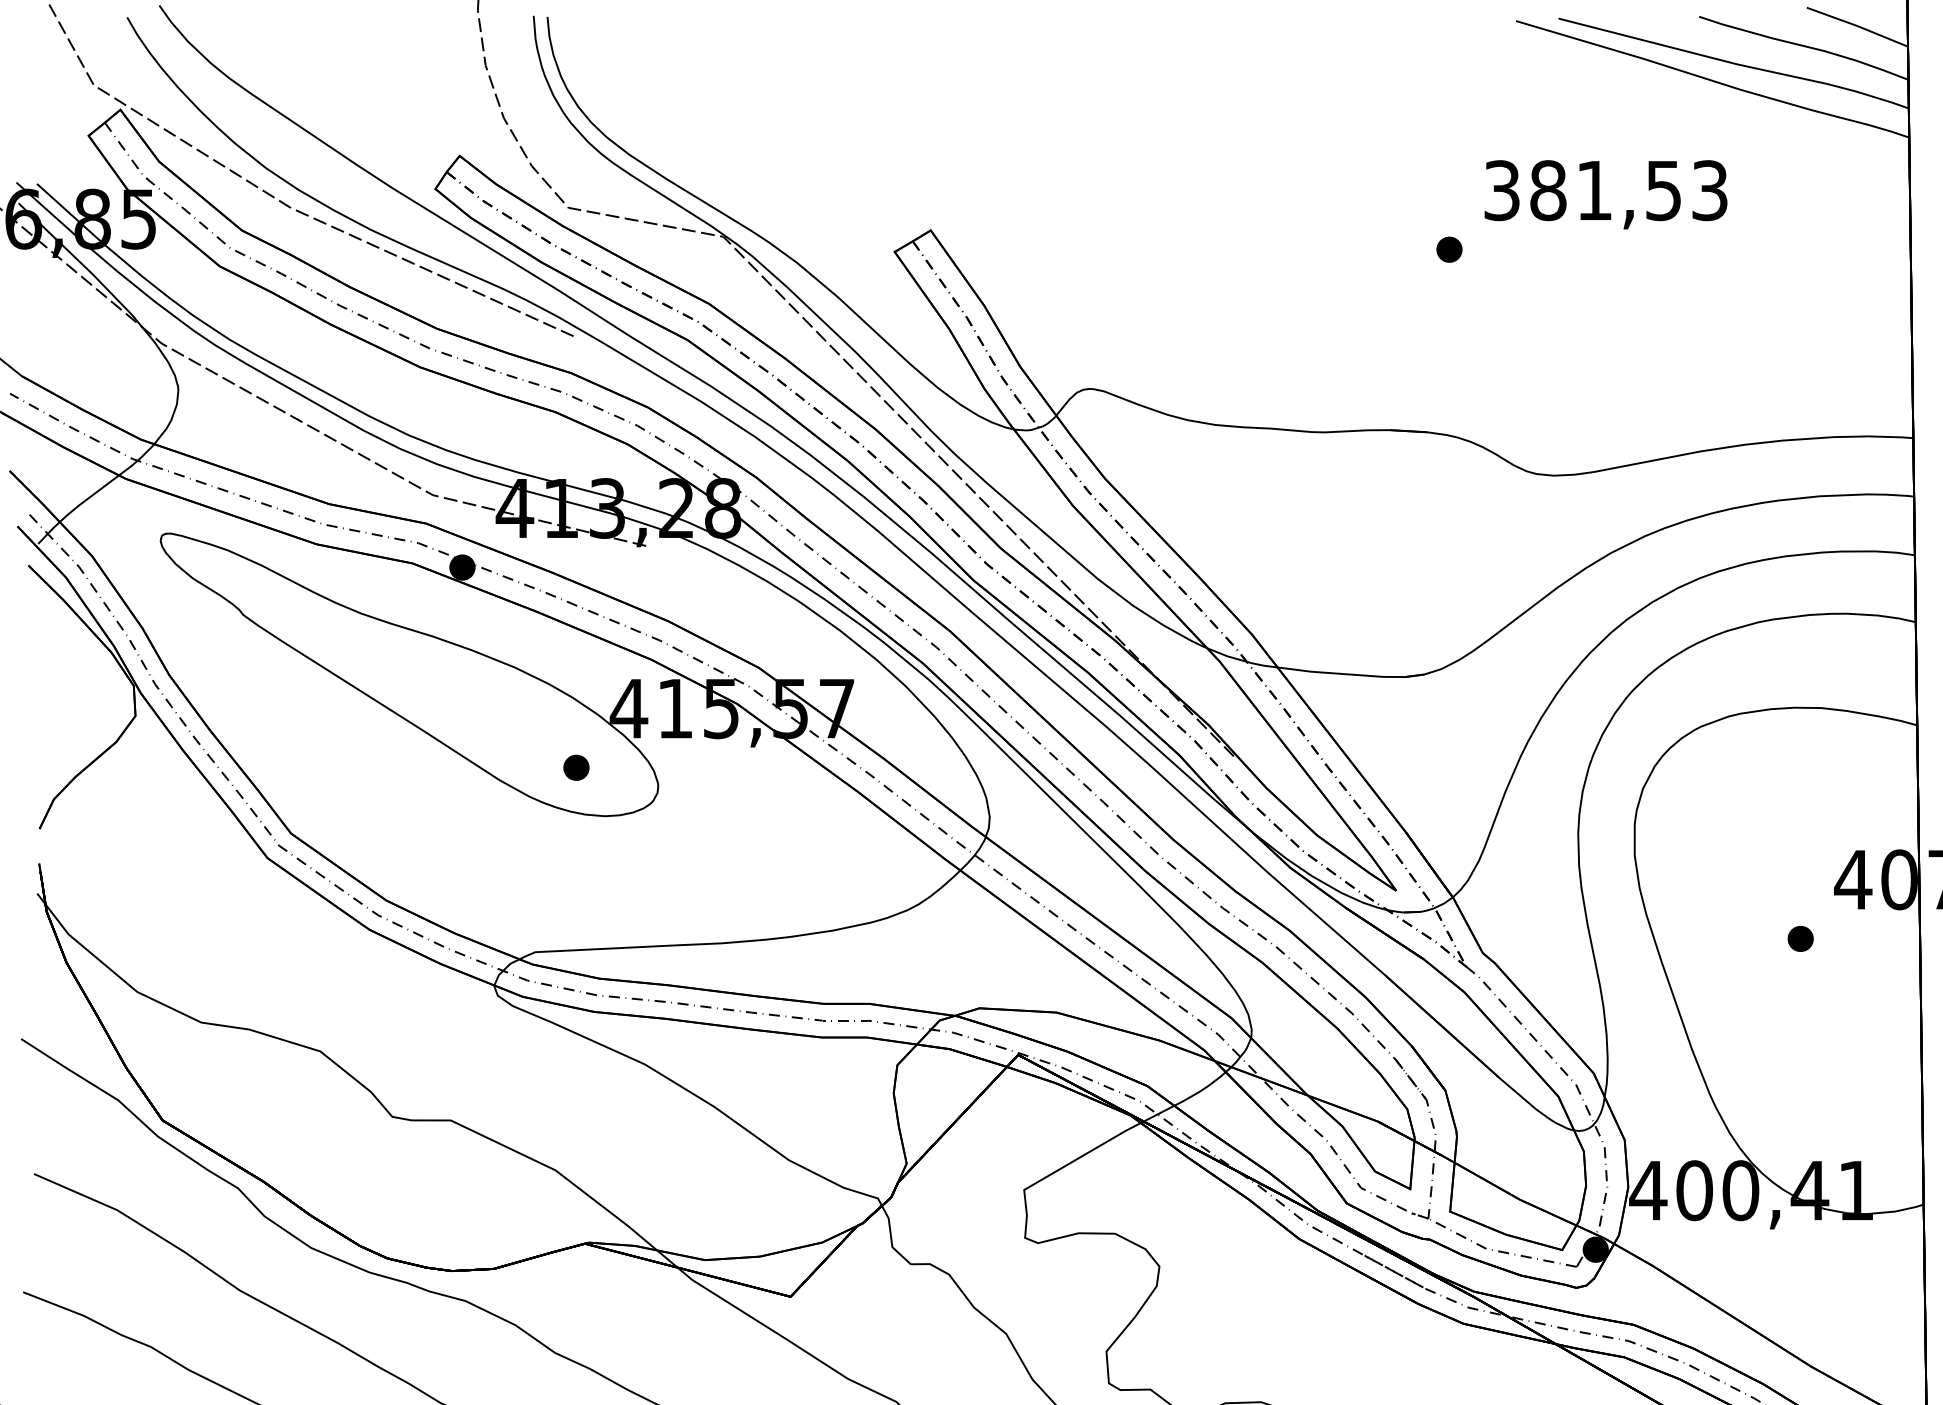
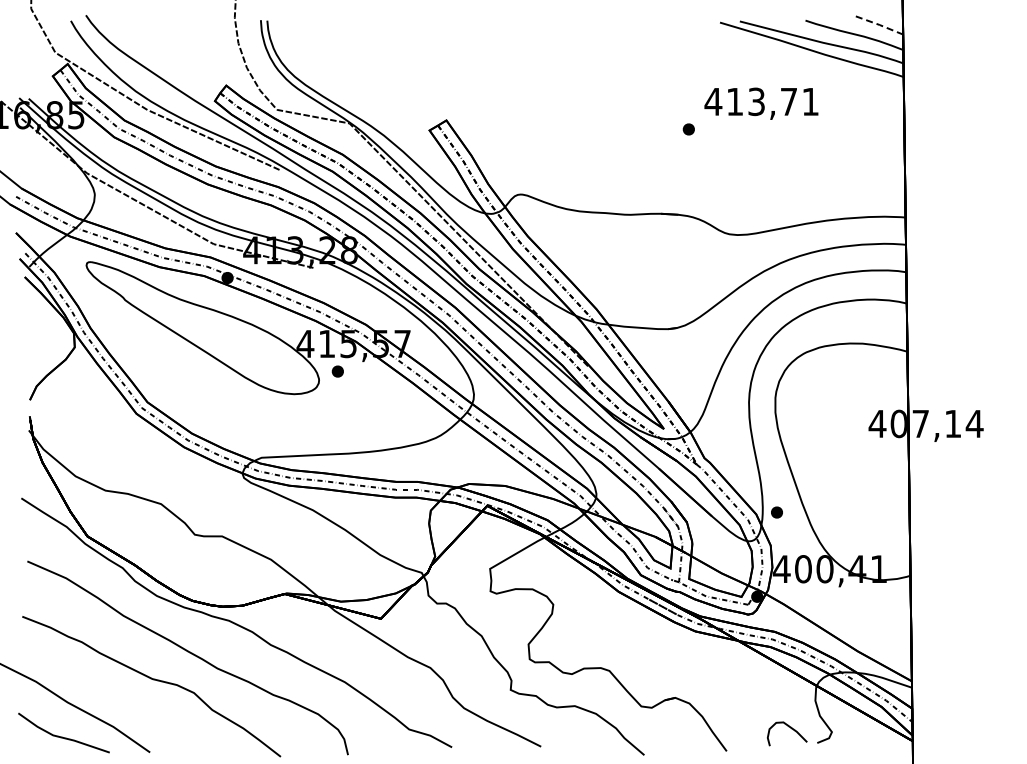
line: (1857, 27) -> (879, 25), solid -> dashed
text: (1604, 189) -> (761, 101), 381,53 -> 413,71
part: (575, 767) -> (337, 371), moved
part: (1799, 938) -> (776, 512), moved

